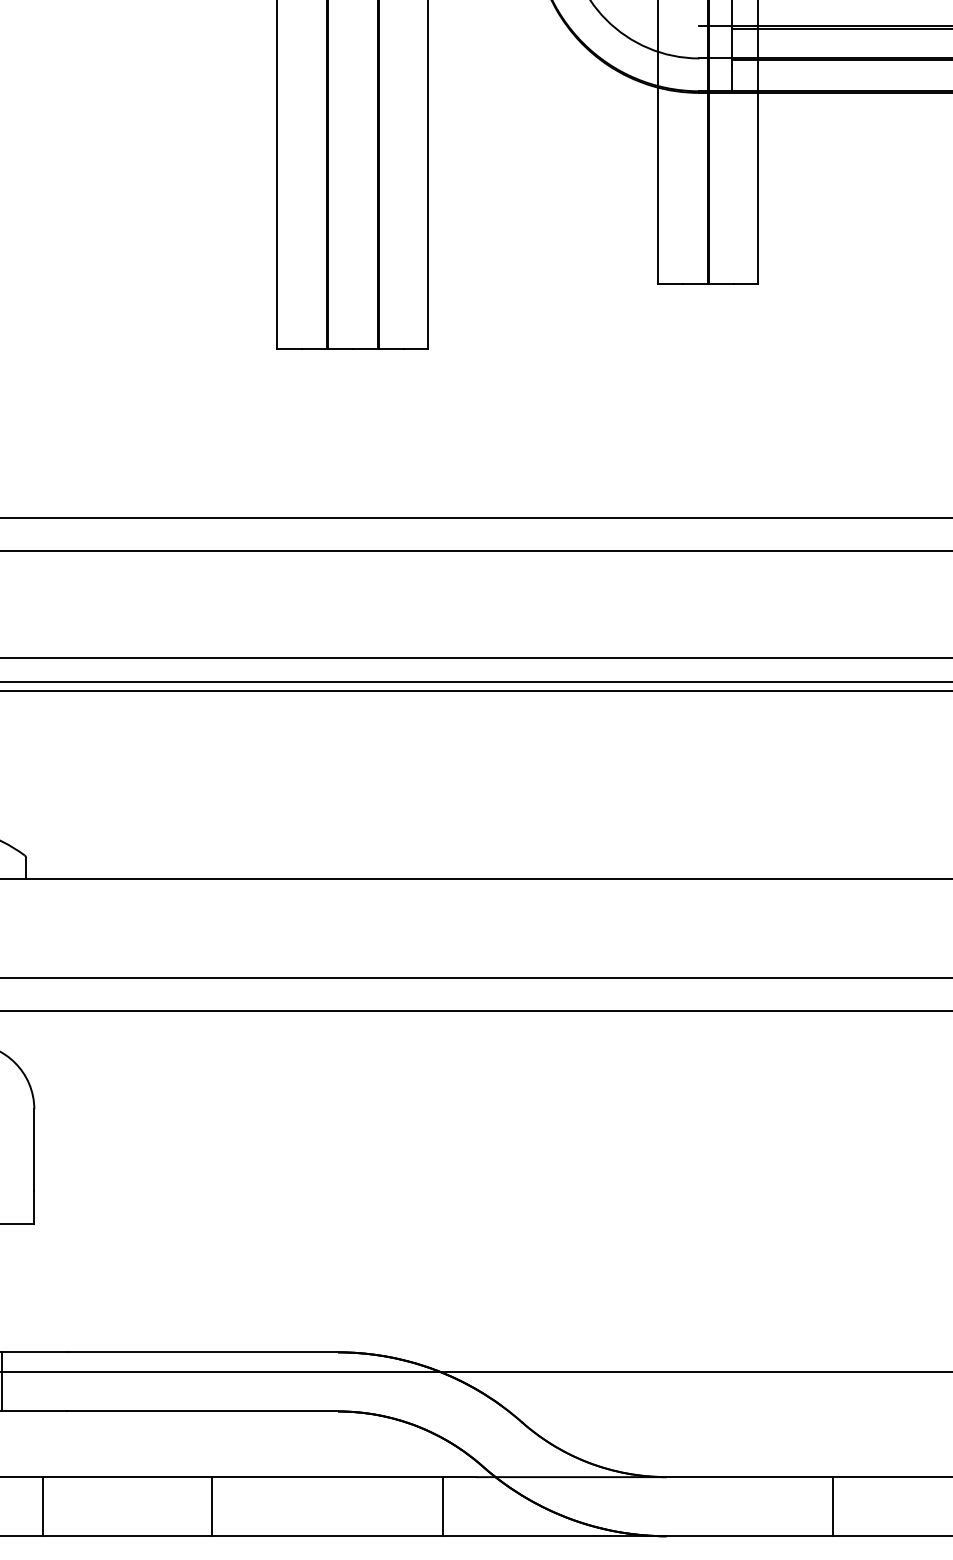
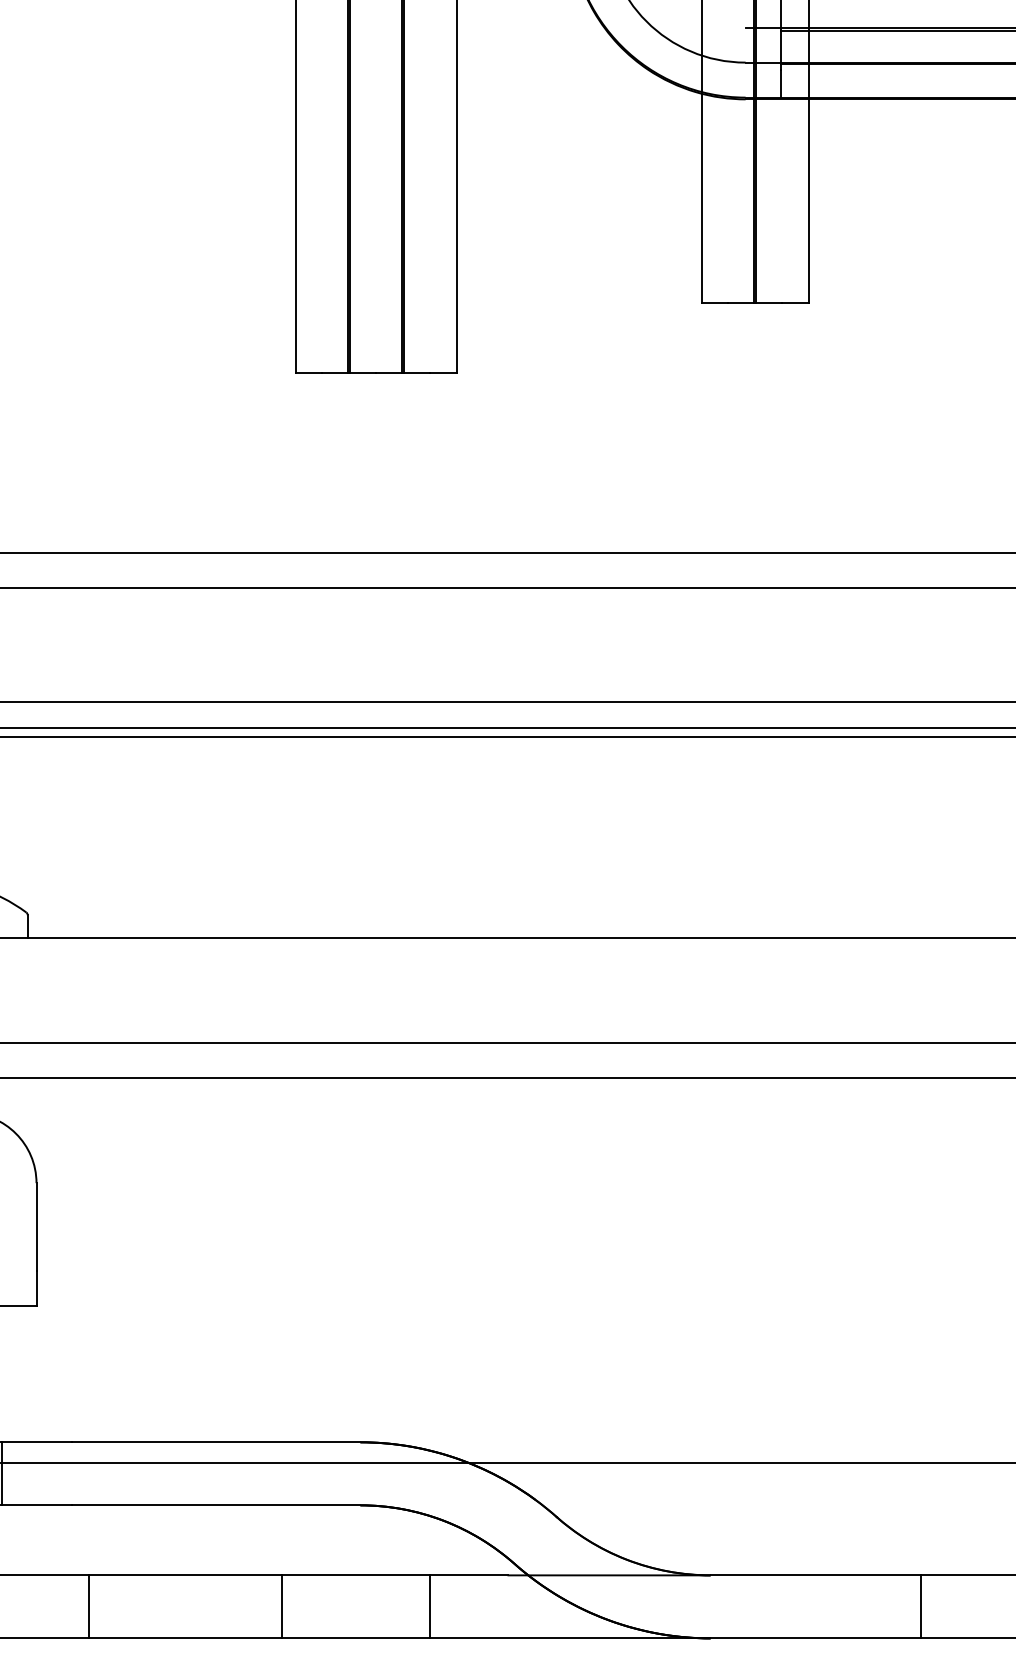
line: (43, 1506) -> (89, 1606), moved
line: (211, 1506) -> (281, 1606), moved
line: (443, 1506) -> (430, 1606), moved
line: (832, 1506) -> (920, 1606), moved

